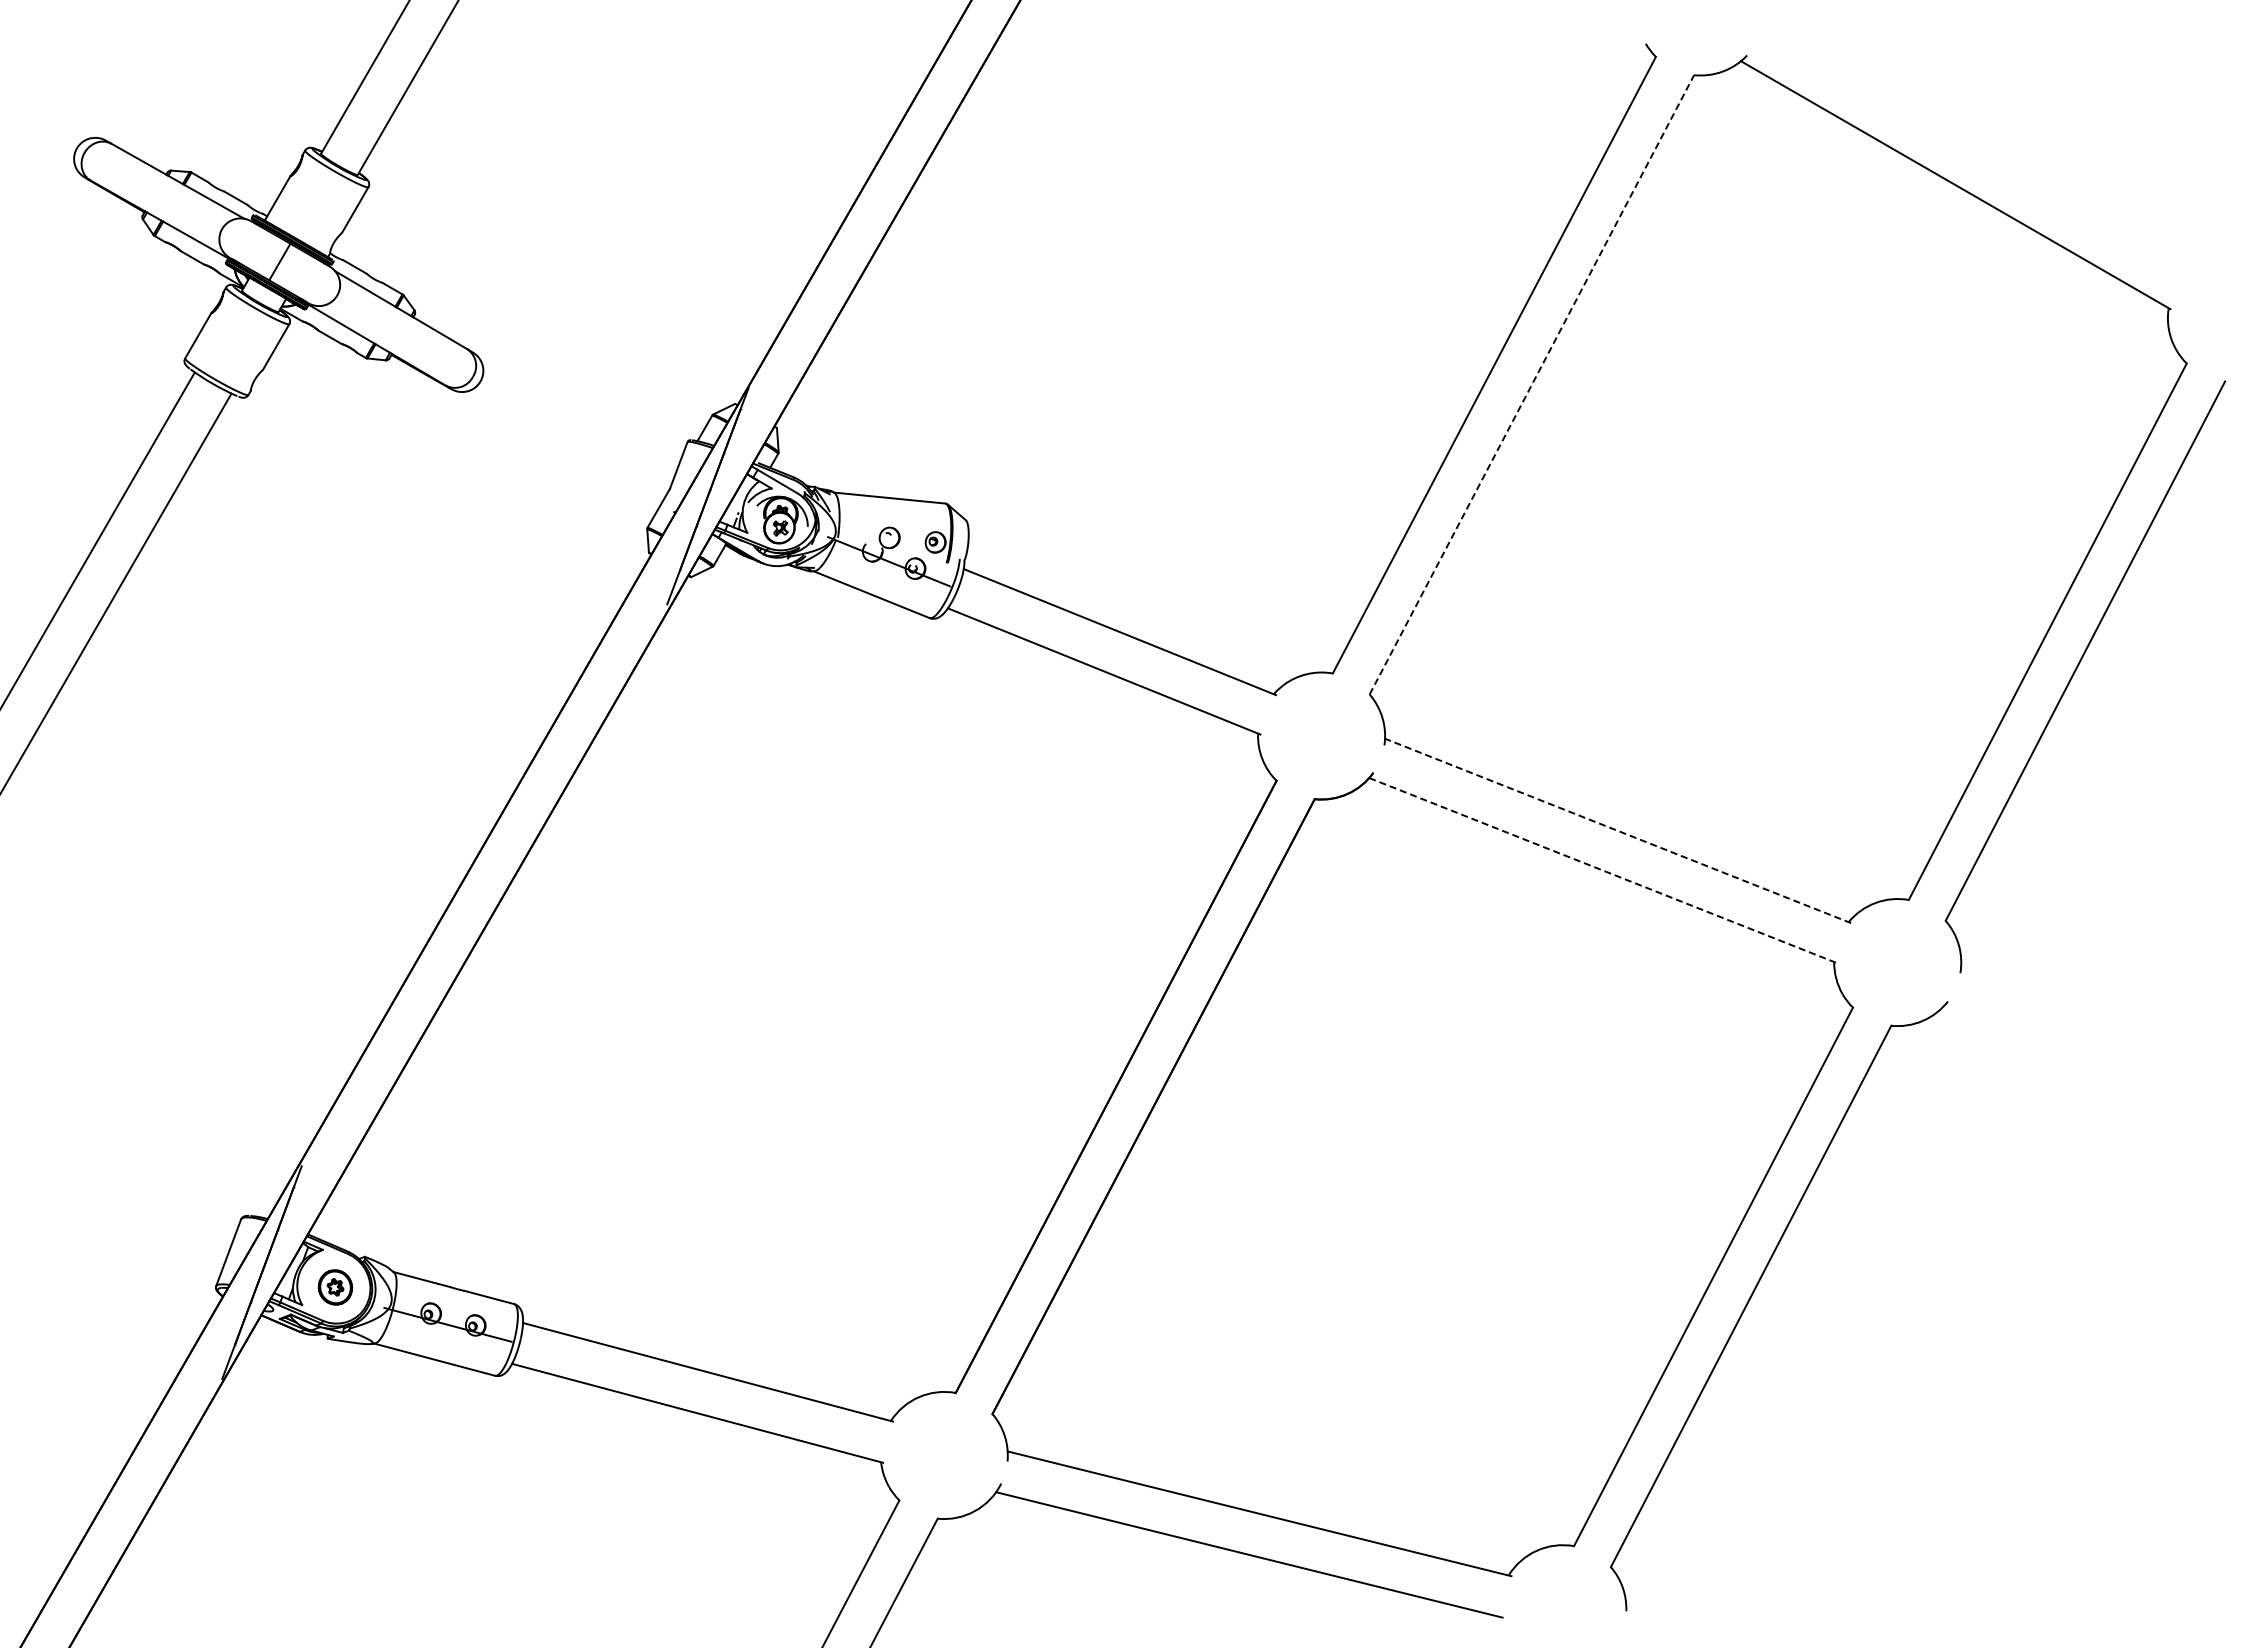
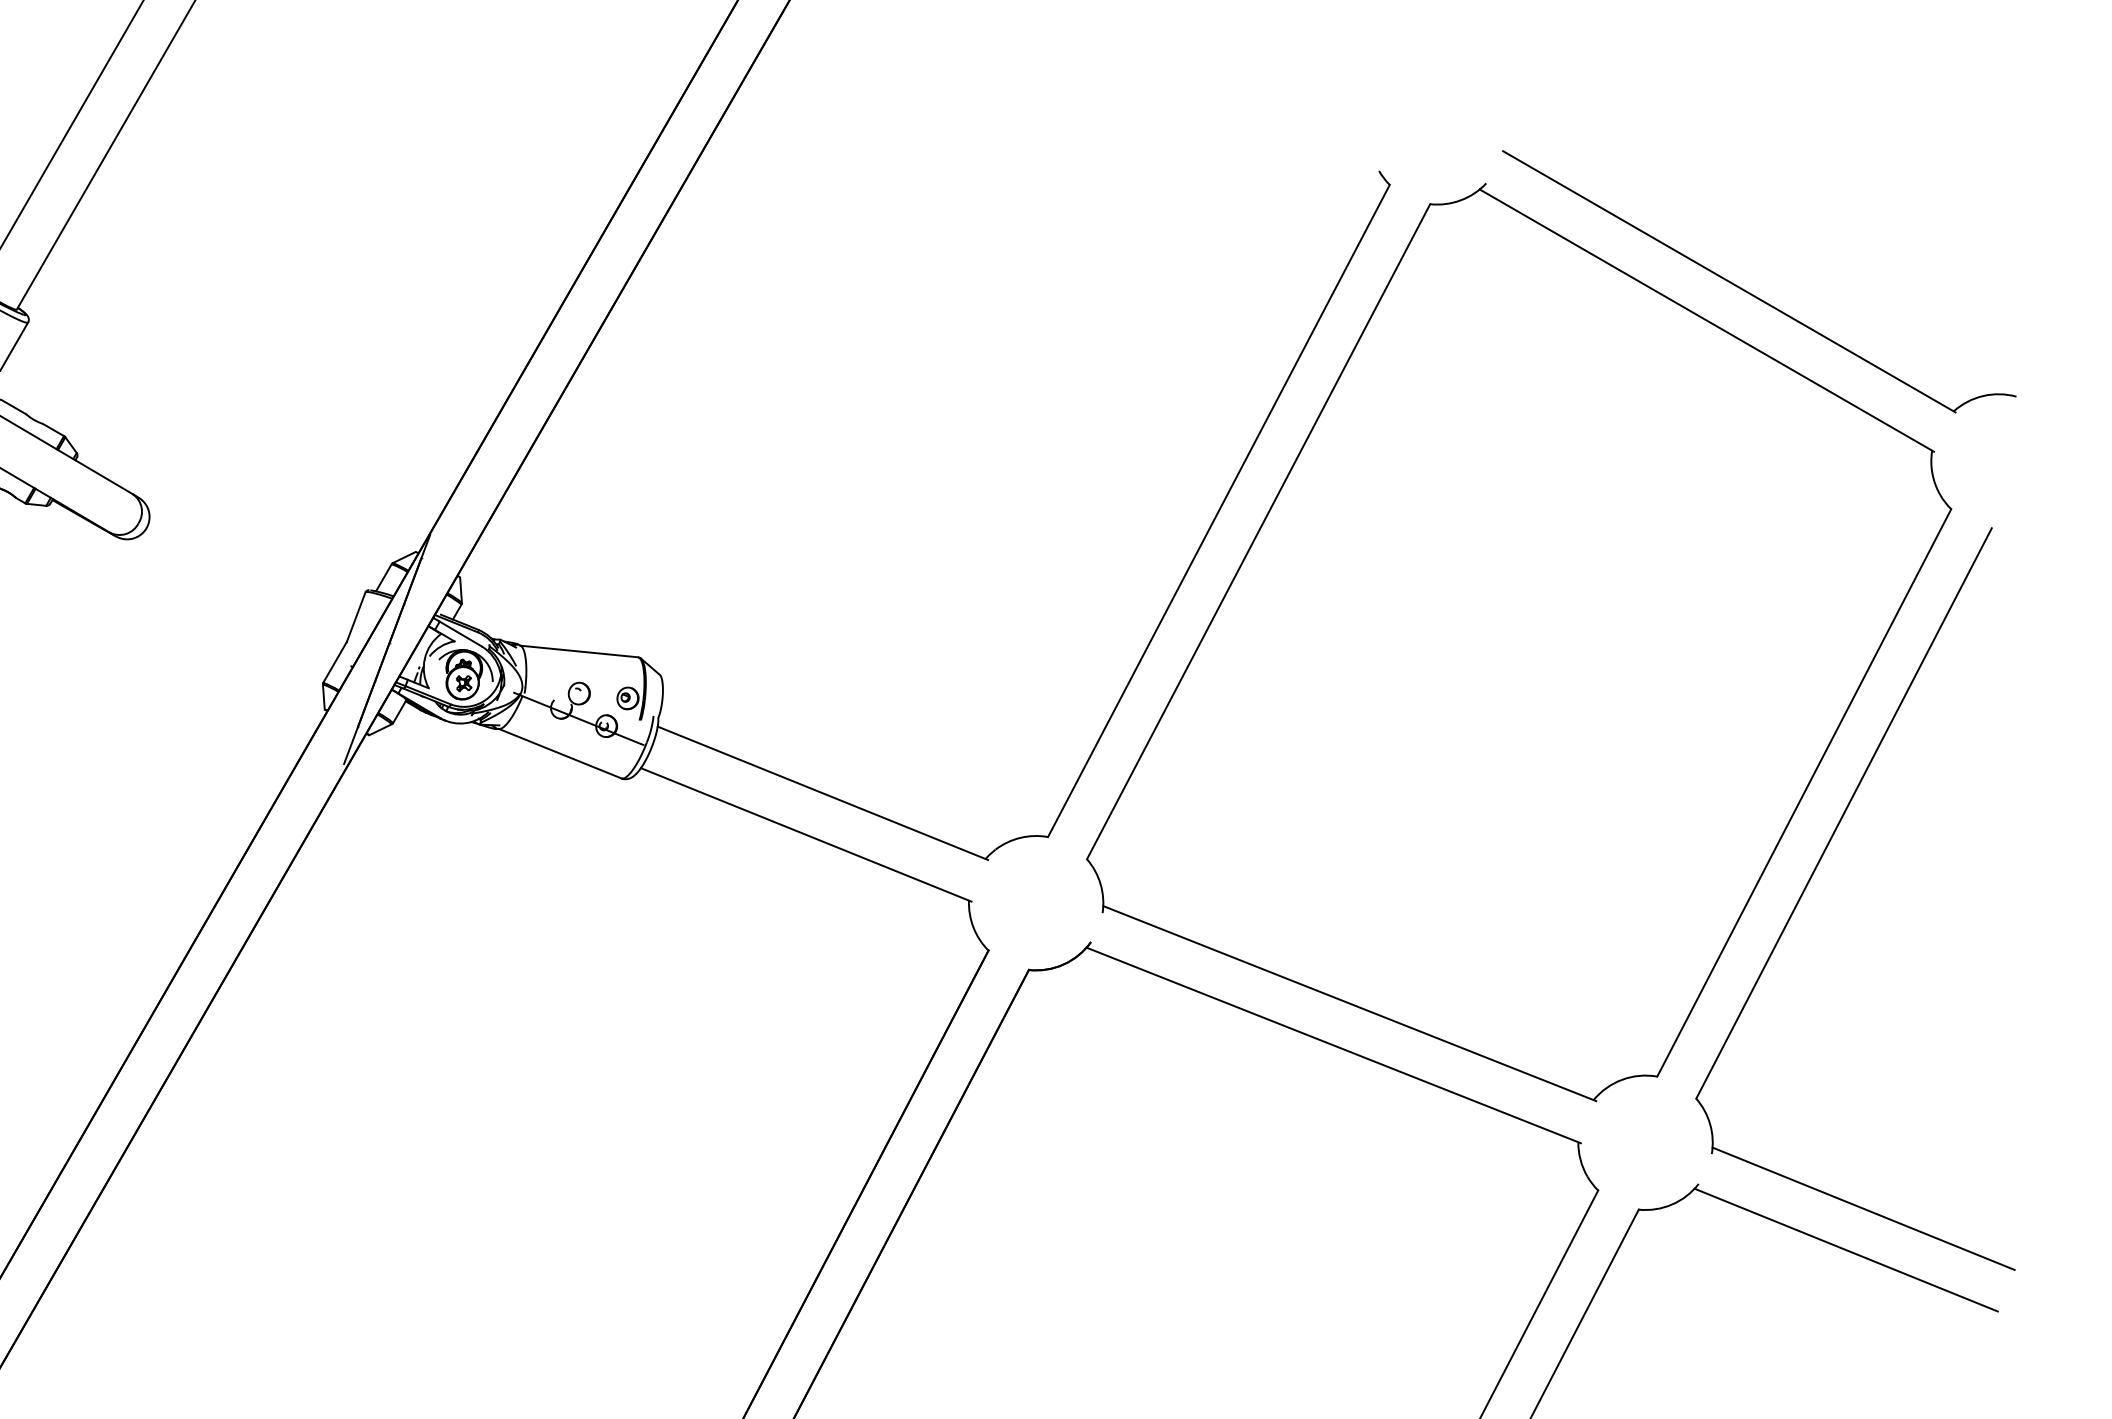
part: (1998, 159) -> (1752, 293), added
line: (1531, 384) -> (1258, 531), dashed -> solid
line: (1618, 830) -> (1350, 1003), dashed -> solid
line: (1603, 870) -> (1334, 1045), dashed -> solid
line: (2103, 1024) -> (1863, 1208), added
line: (2087, 1063) -> (1846, 1249), added

